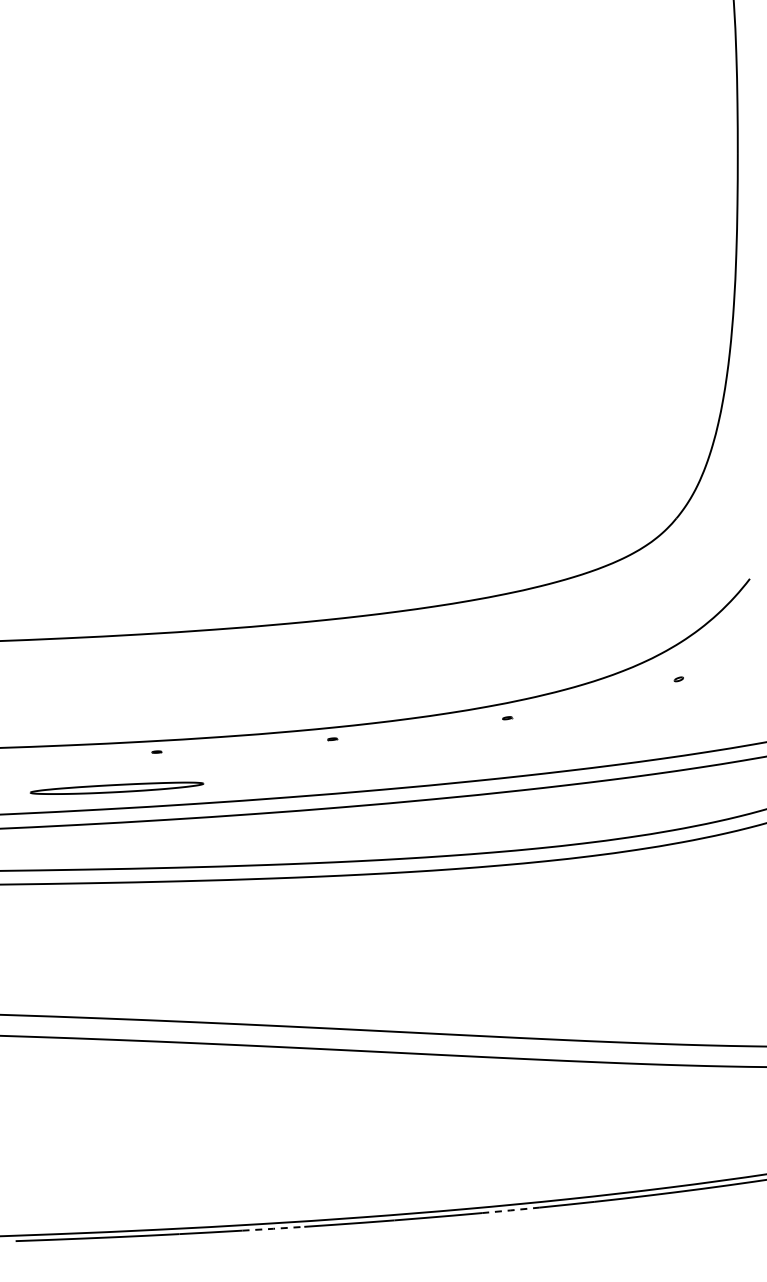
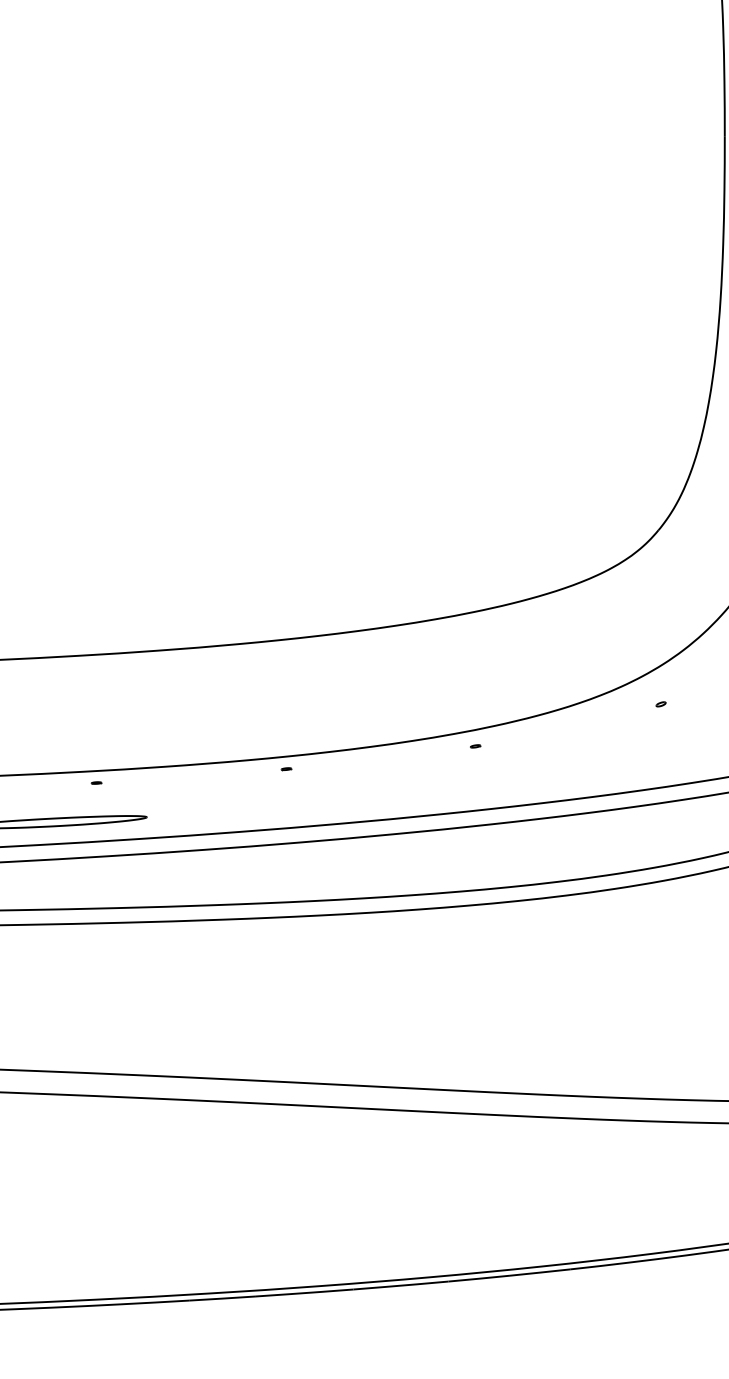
line: (510, 1210) -> (478, 1278), dashed -> solid
line: (273, 1228) -> (222, 1298), dashed -> solid

